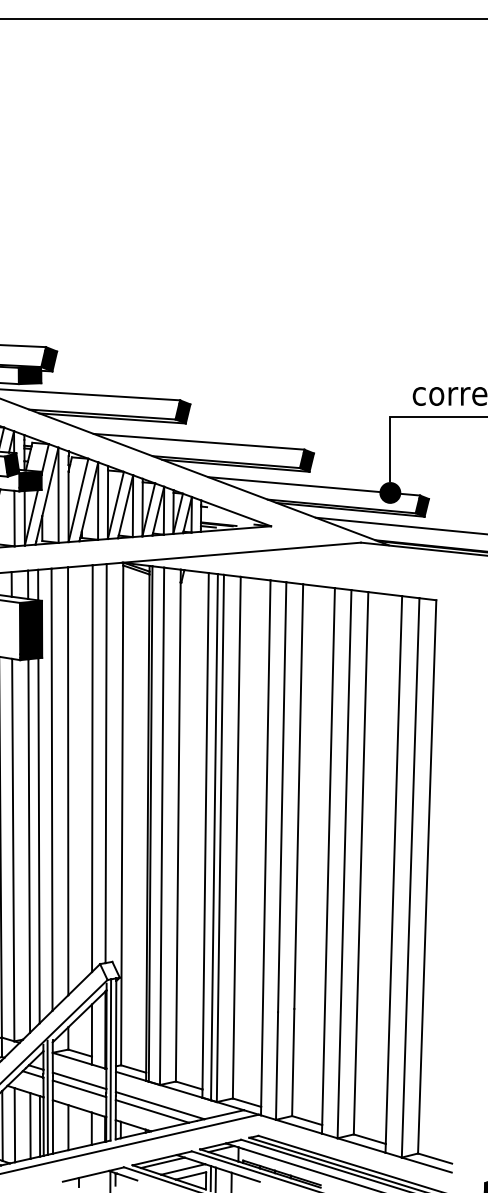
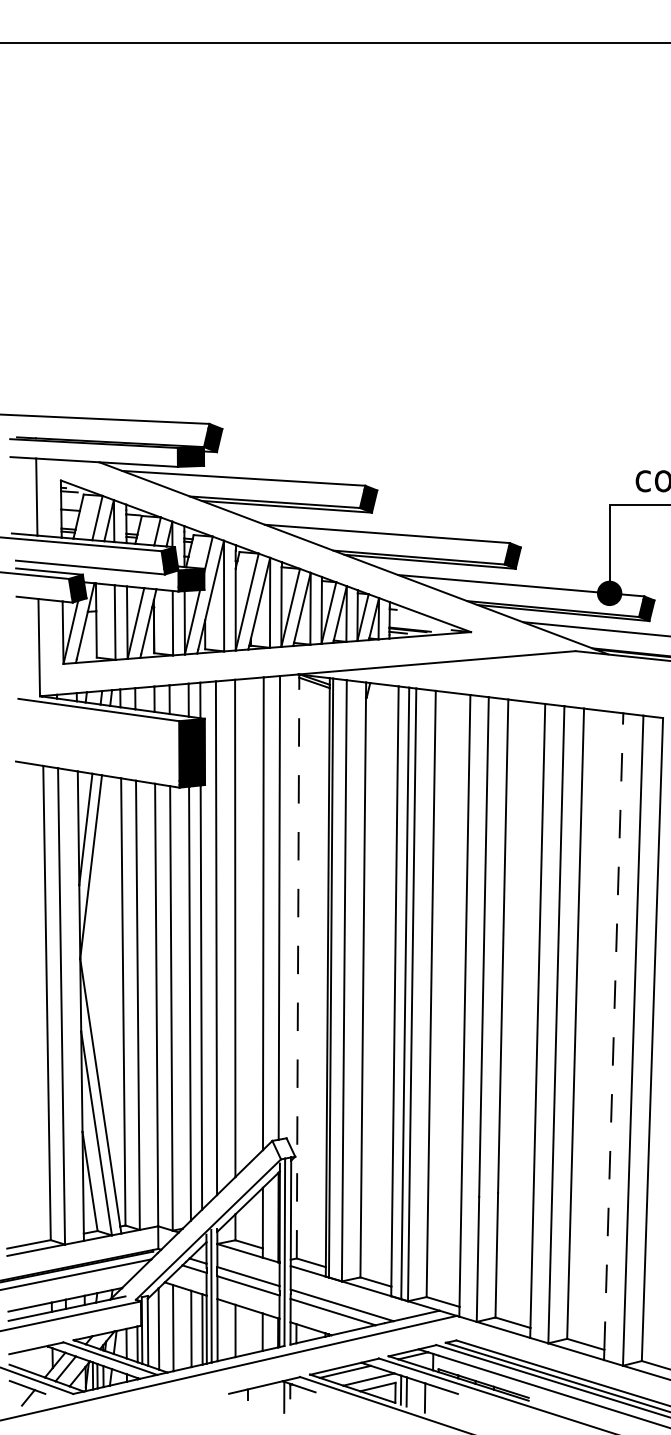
line: (122, 814) -> (298, 967), solid -> dashed
line: (393, 869) -> (613, 1031), solid -> dashed

